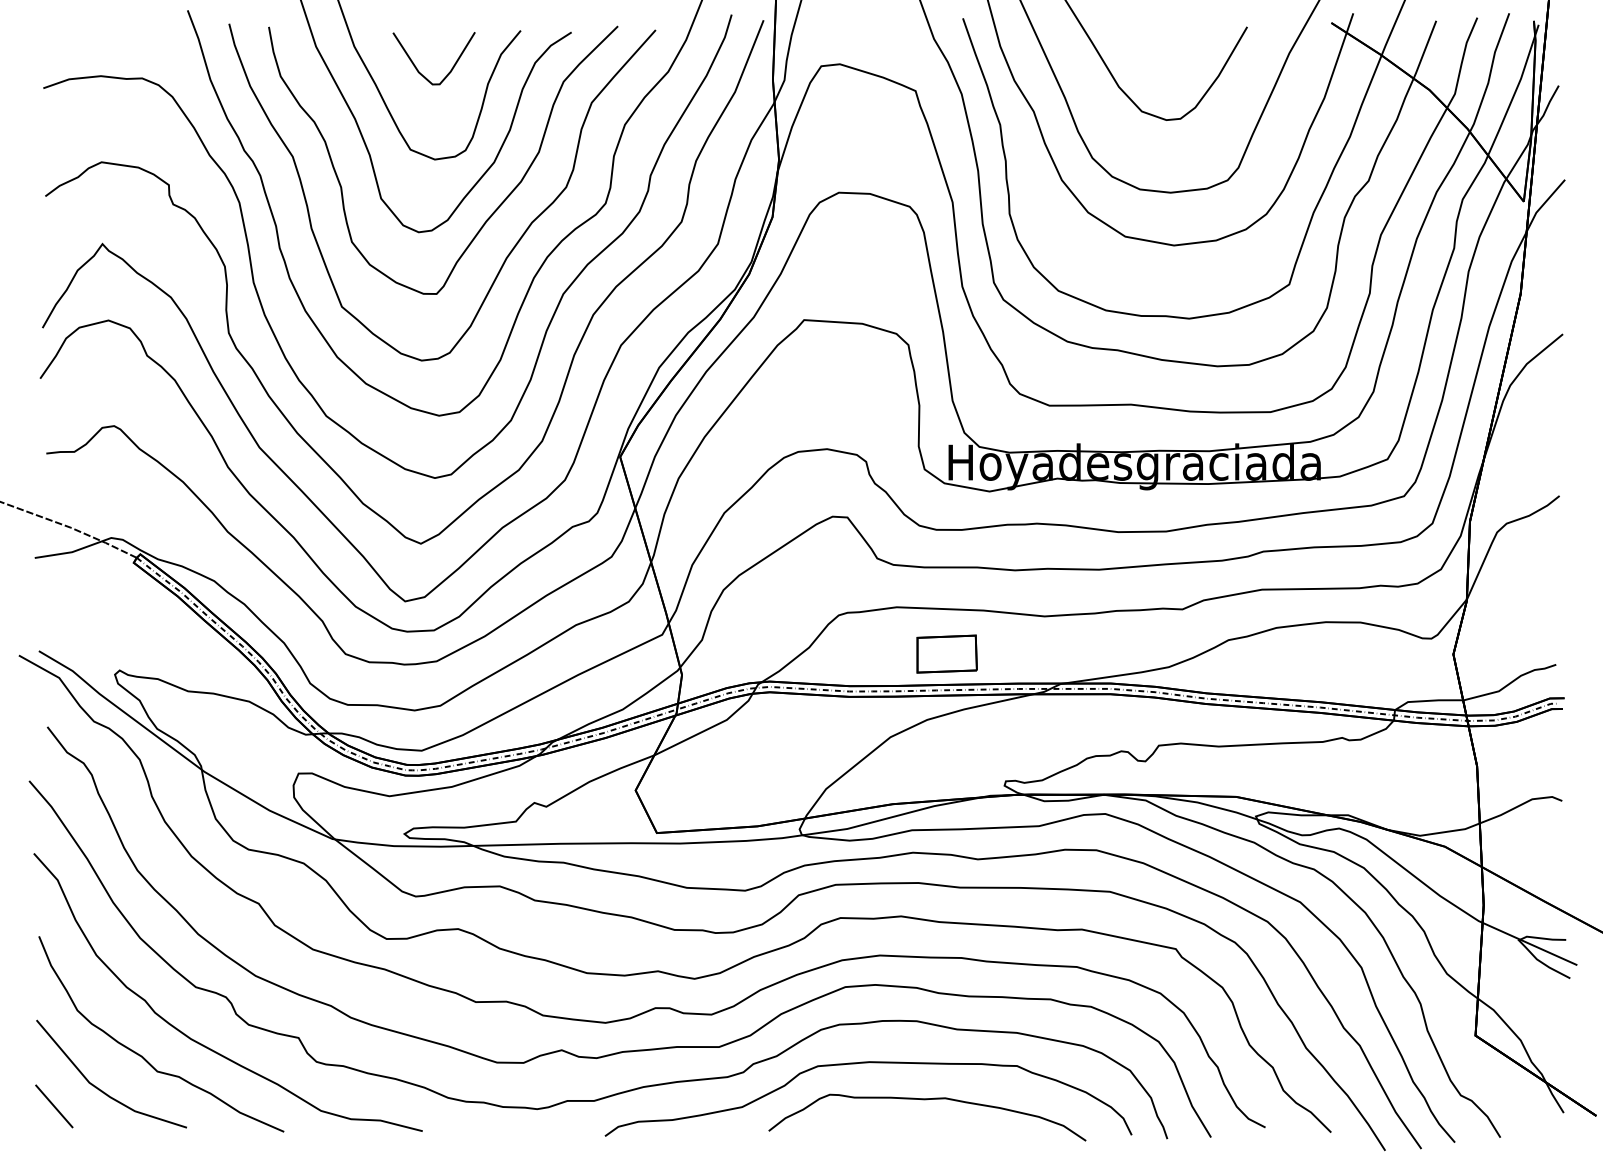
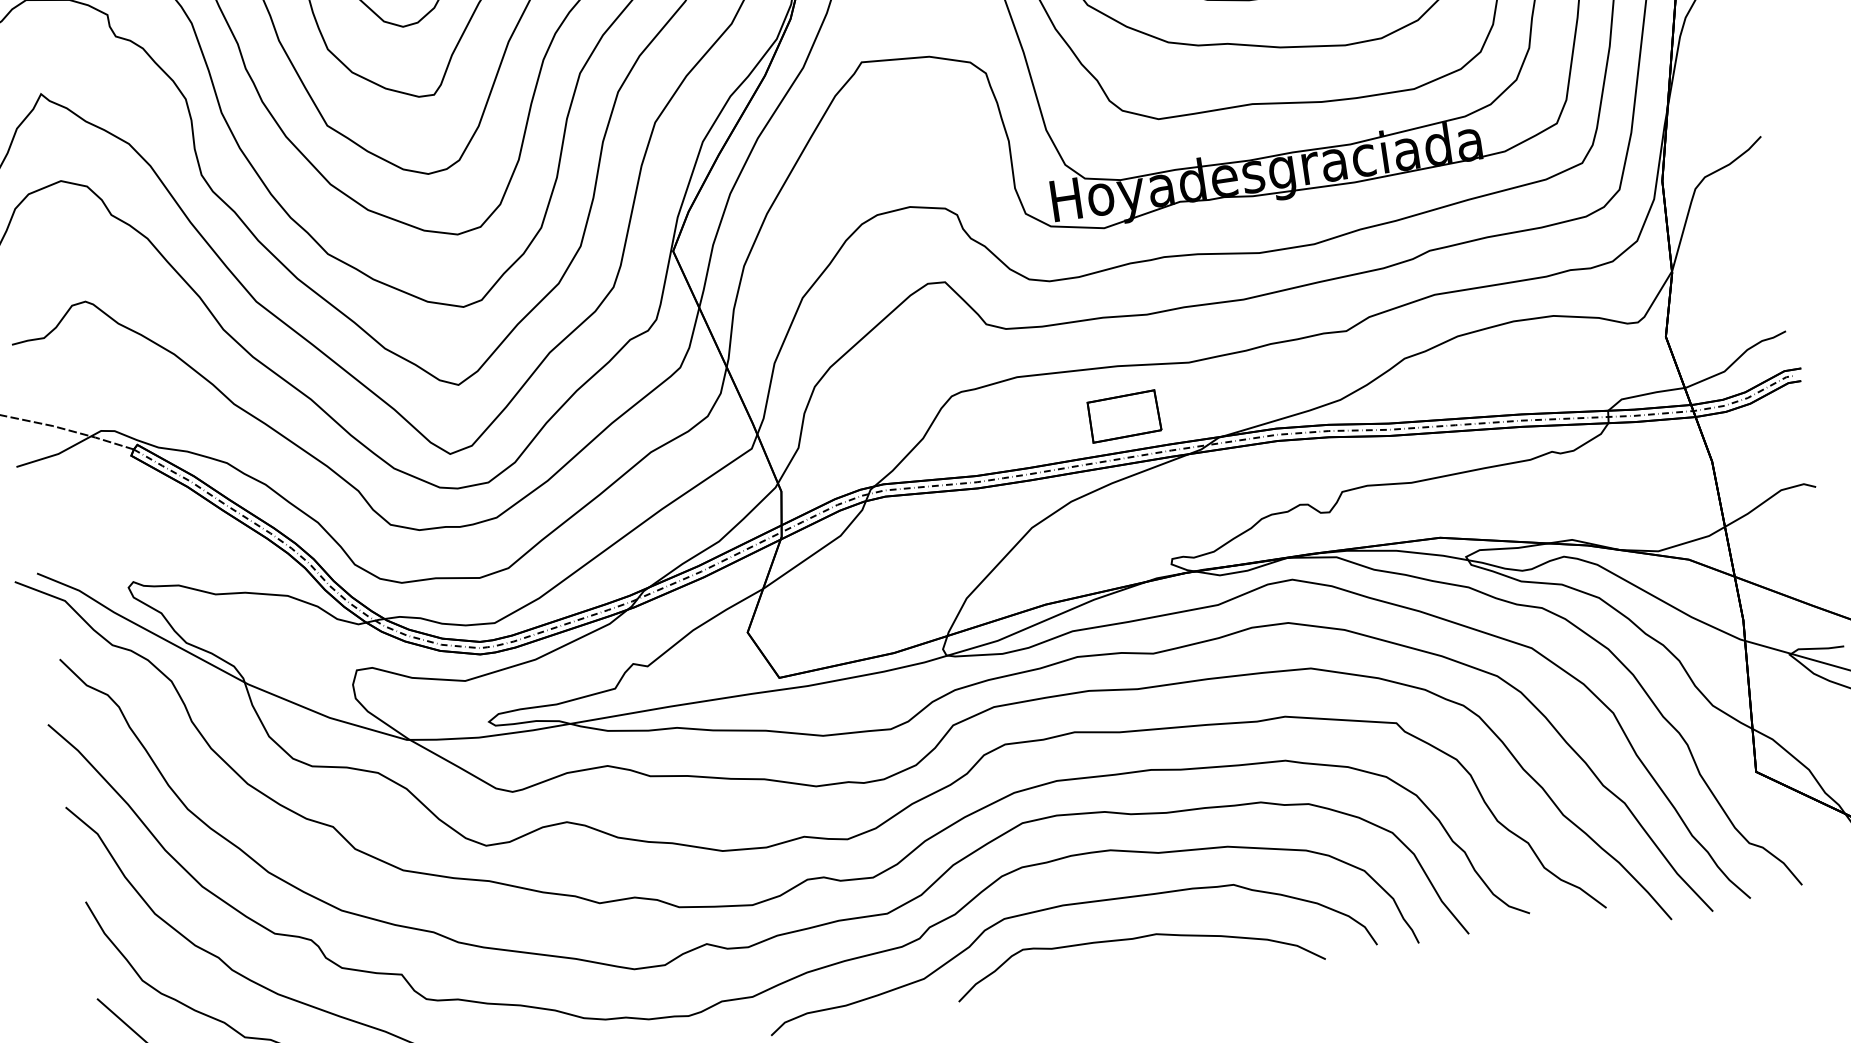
part: (946, 653) -> (1123, 415), moved

